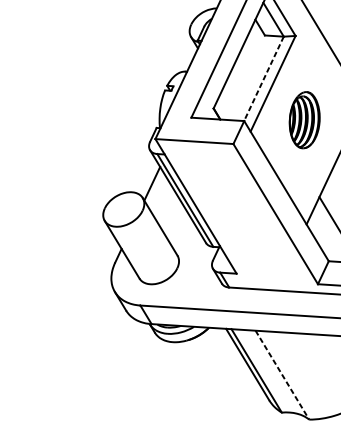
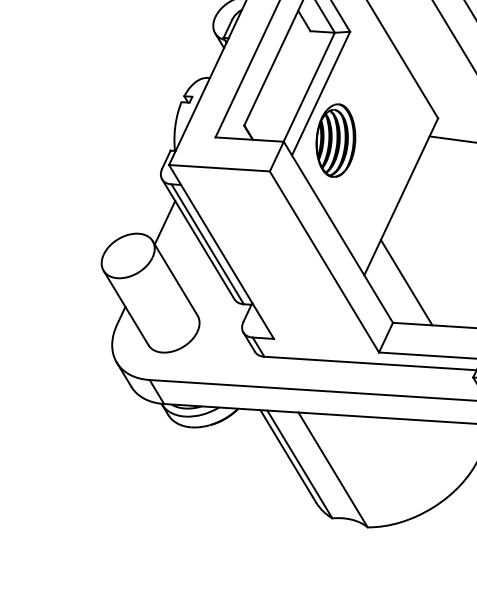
line: (264, 79) -> (309, 87), dashed -> solid
part: (304, 120) -> (335, 140), moved
line: (282, 375) -> (333, 470), dashed -> solid

